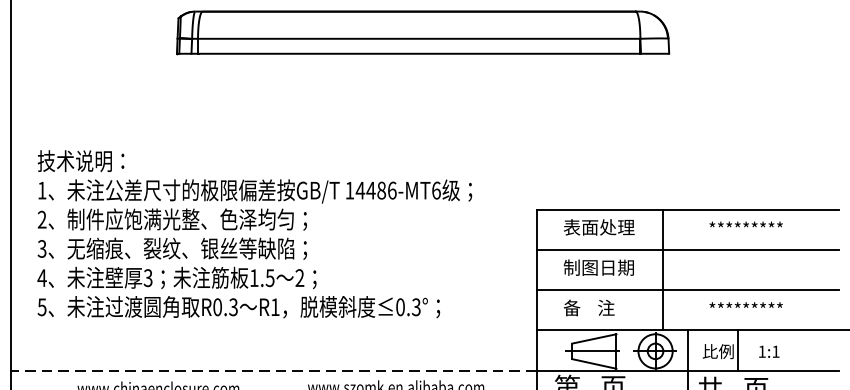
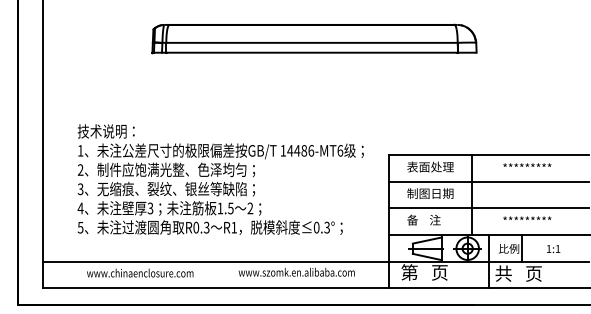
text: (254, 234) -> (220, 179), moved
text: (769, 351) -> (553, 248), moved
line: (272, 370) -> (215, 261), dashed -> solid

